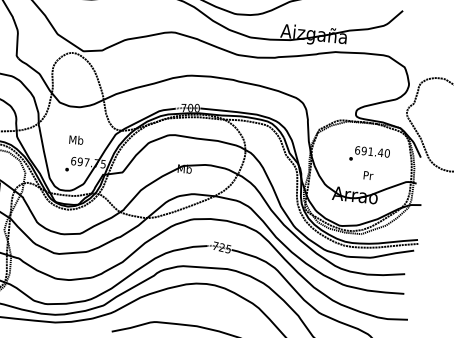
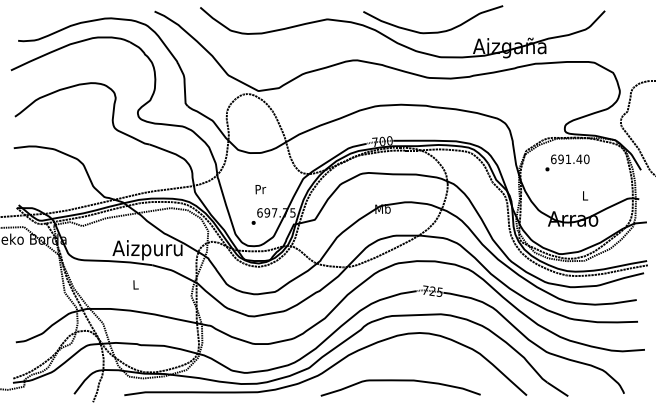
text: (76, 140) -> (260, 189), Mb -> Pr
text: (369, 154) -> (567, 162), moved
text: (368, 175) -> (585, 195), Pr -> L

